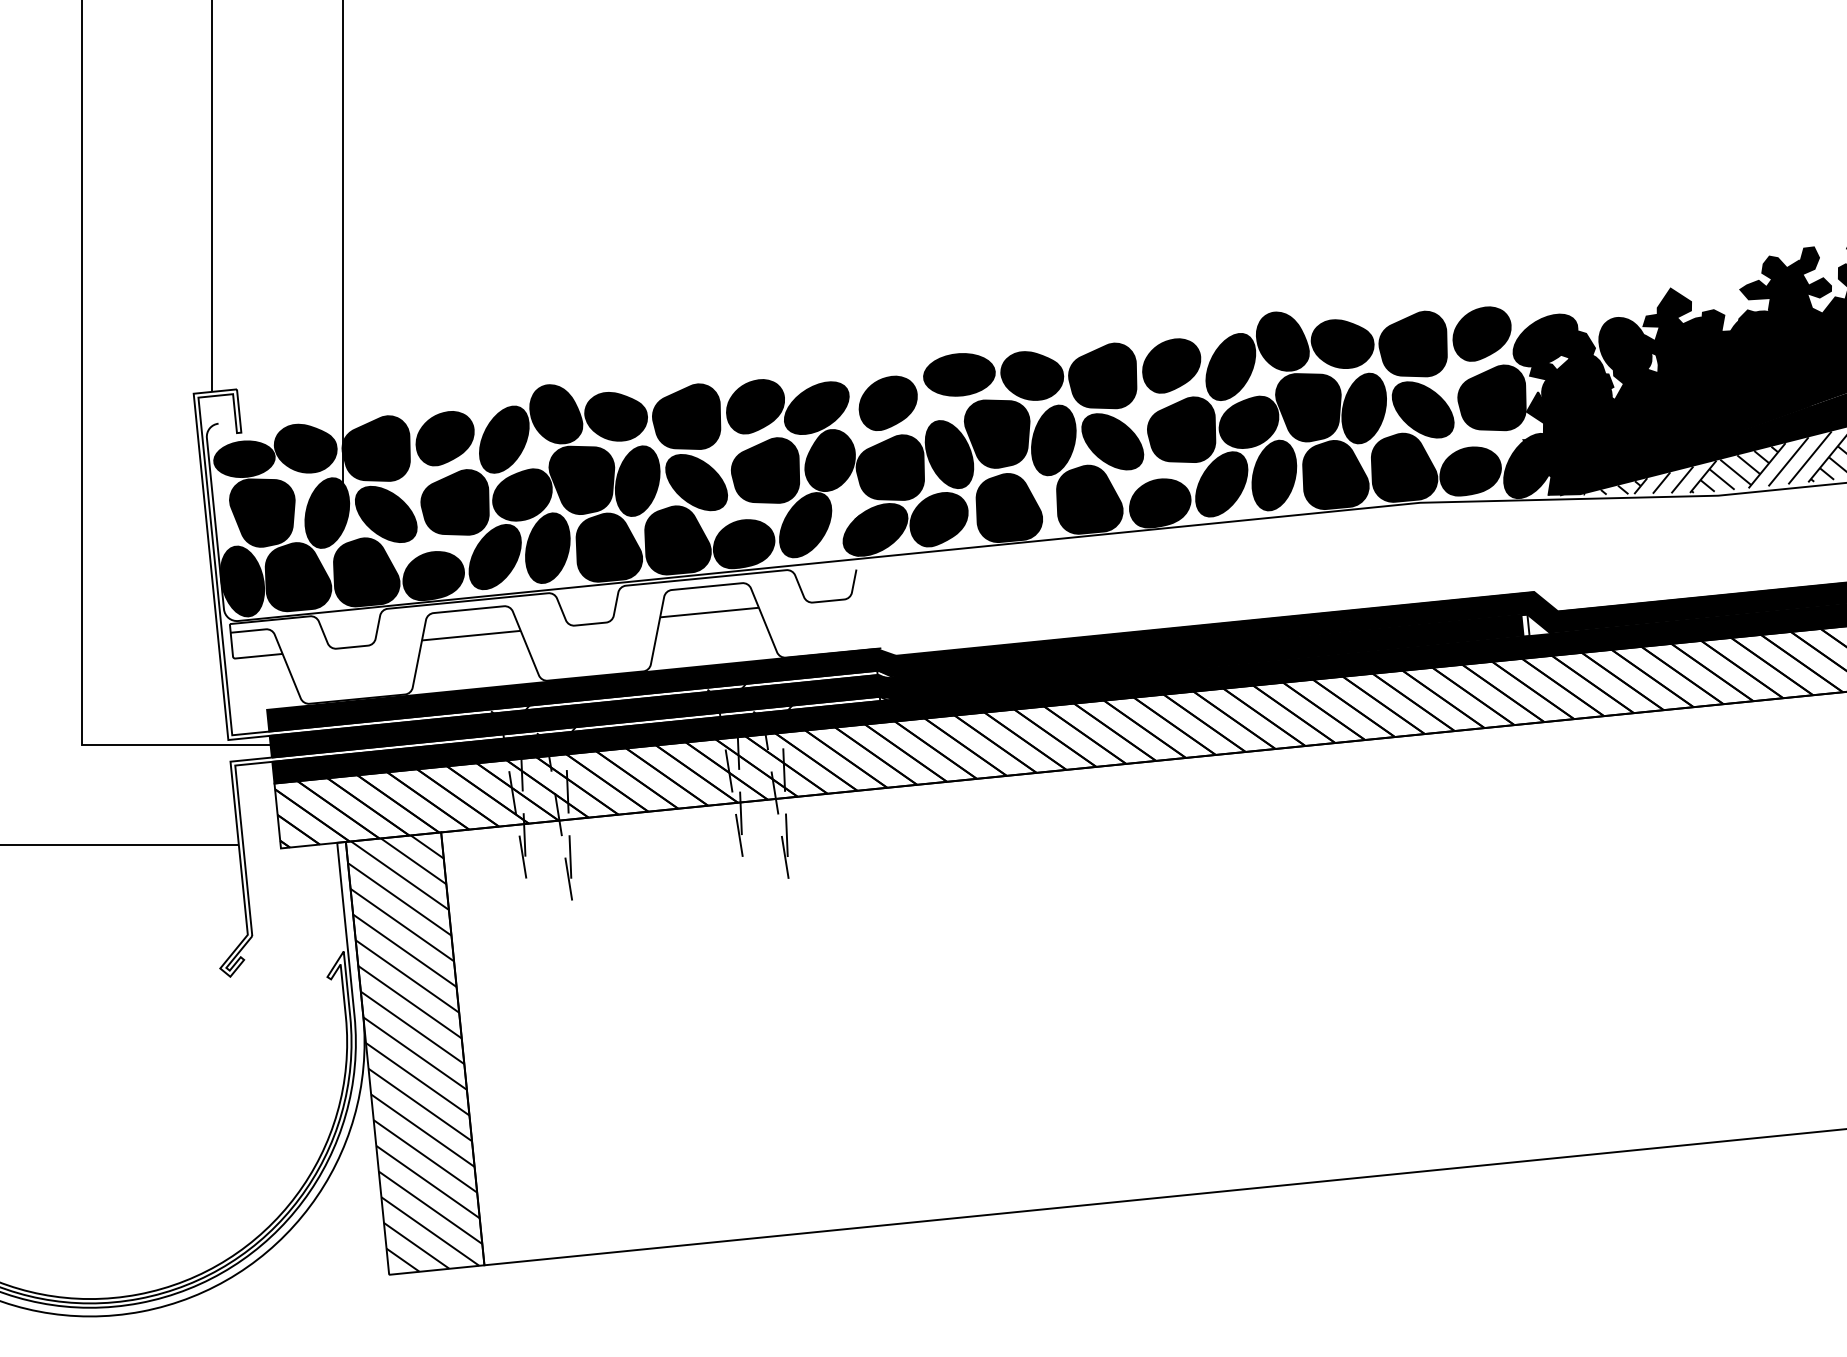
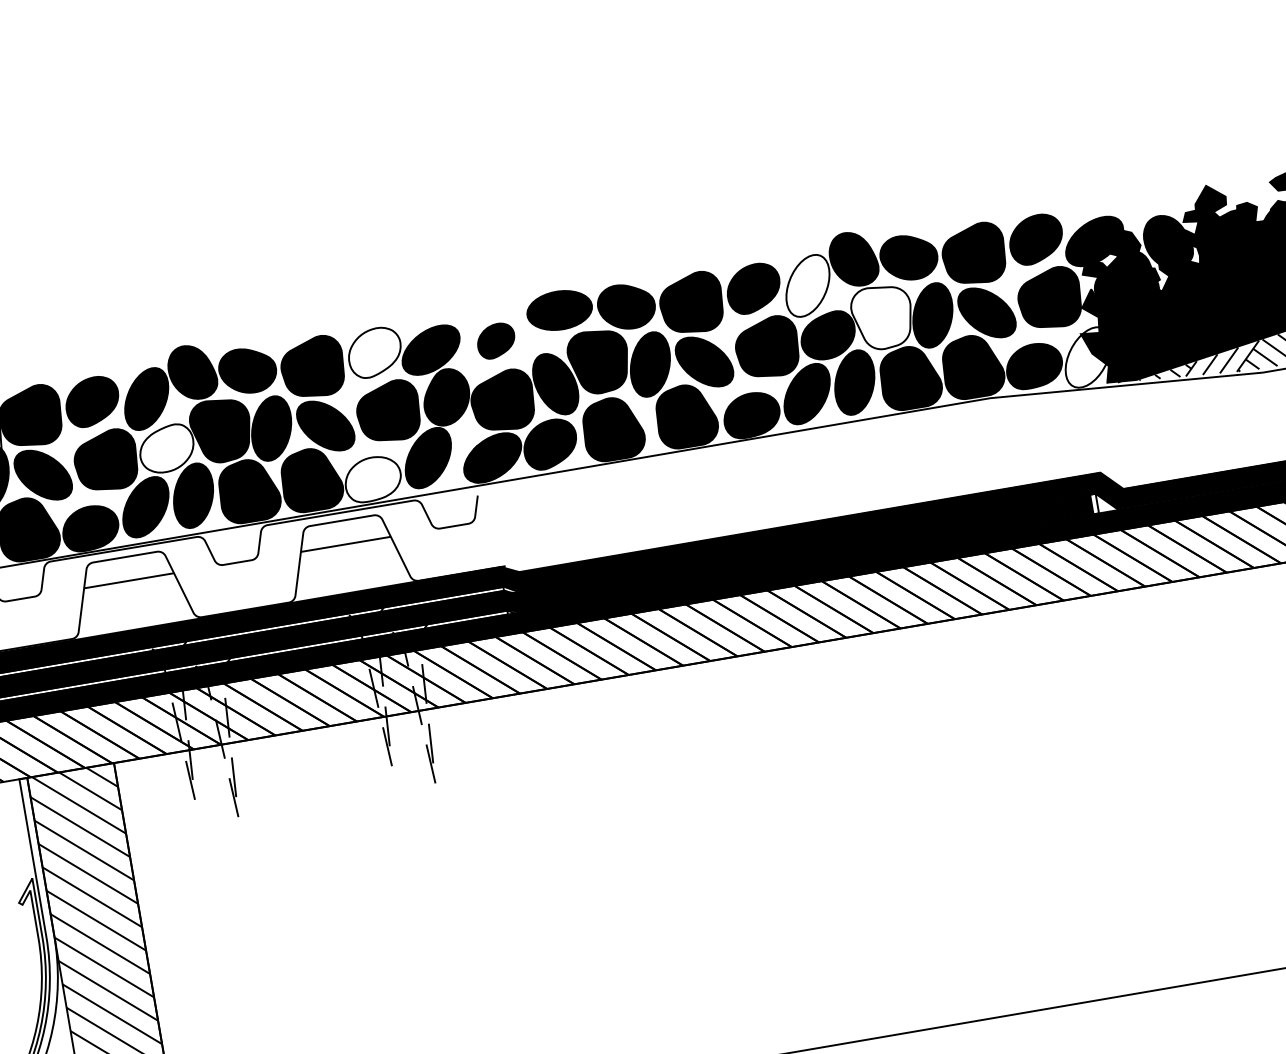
fill: (1230, 367) -> (807, 286), removed
part: (887, 402) -> (495, 340), size x0.7
fill: (755, 406) -> (374, 352), removed
fill: (1308, 407) -> (881, 318), removed
fill: (1529, 465) -> (1088, 357), removed
fill: (522, 494) -> (166, 448), removed
fill: (743, 544) -> (372, 479), removed

